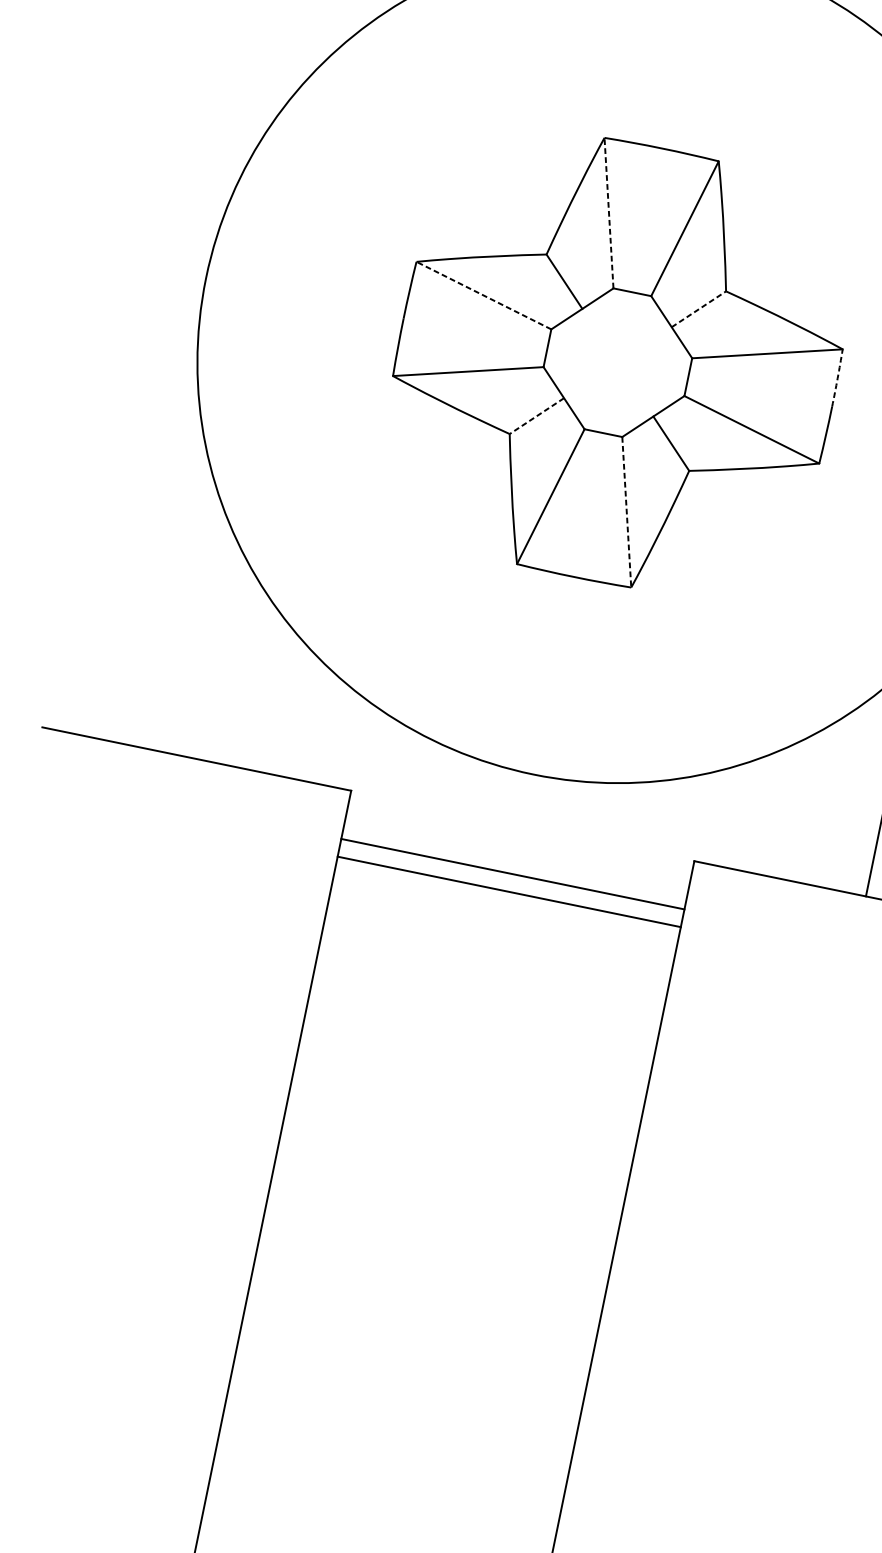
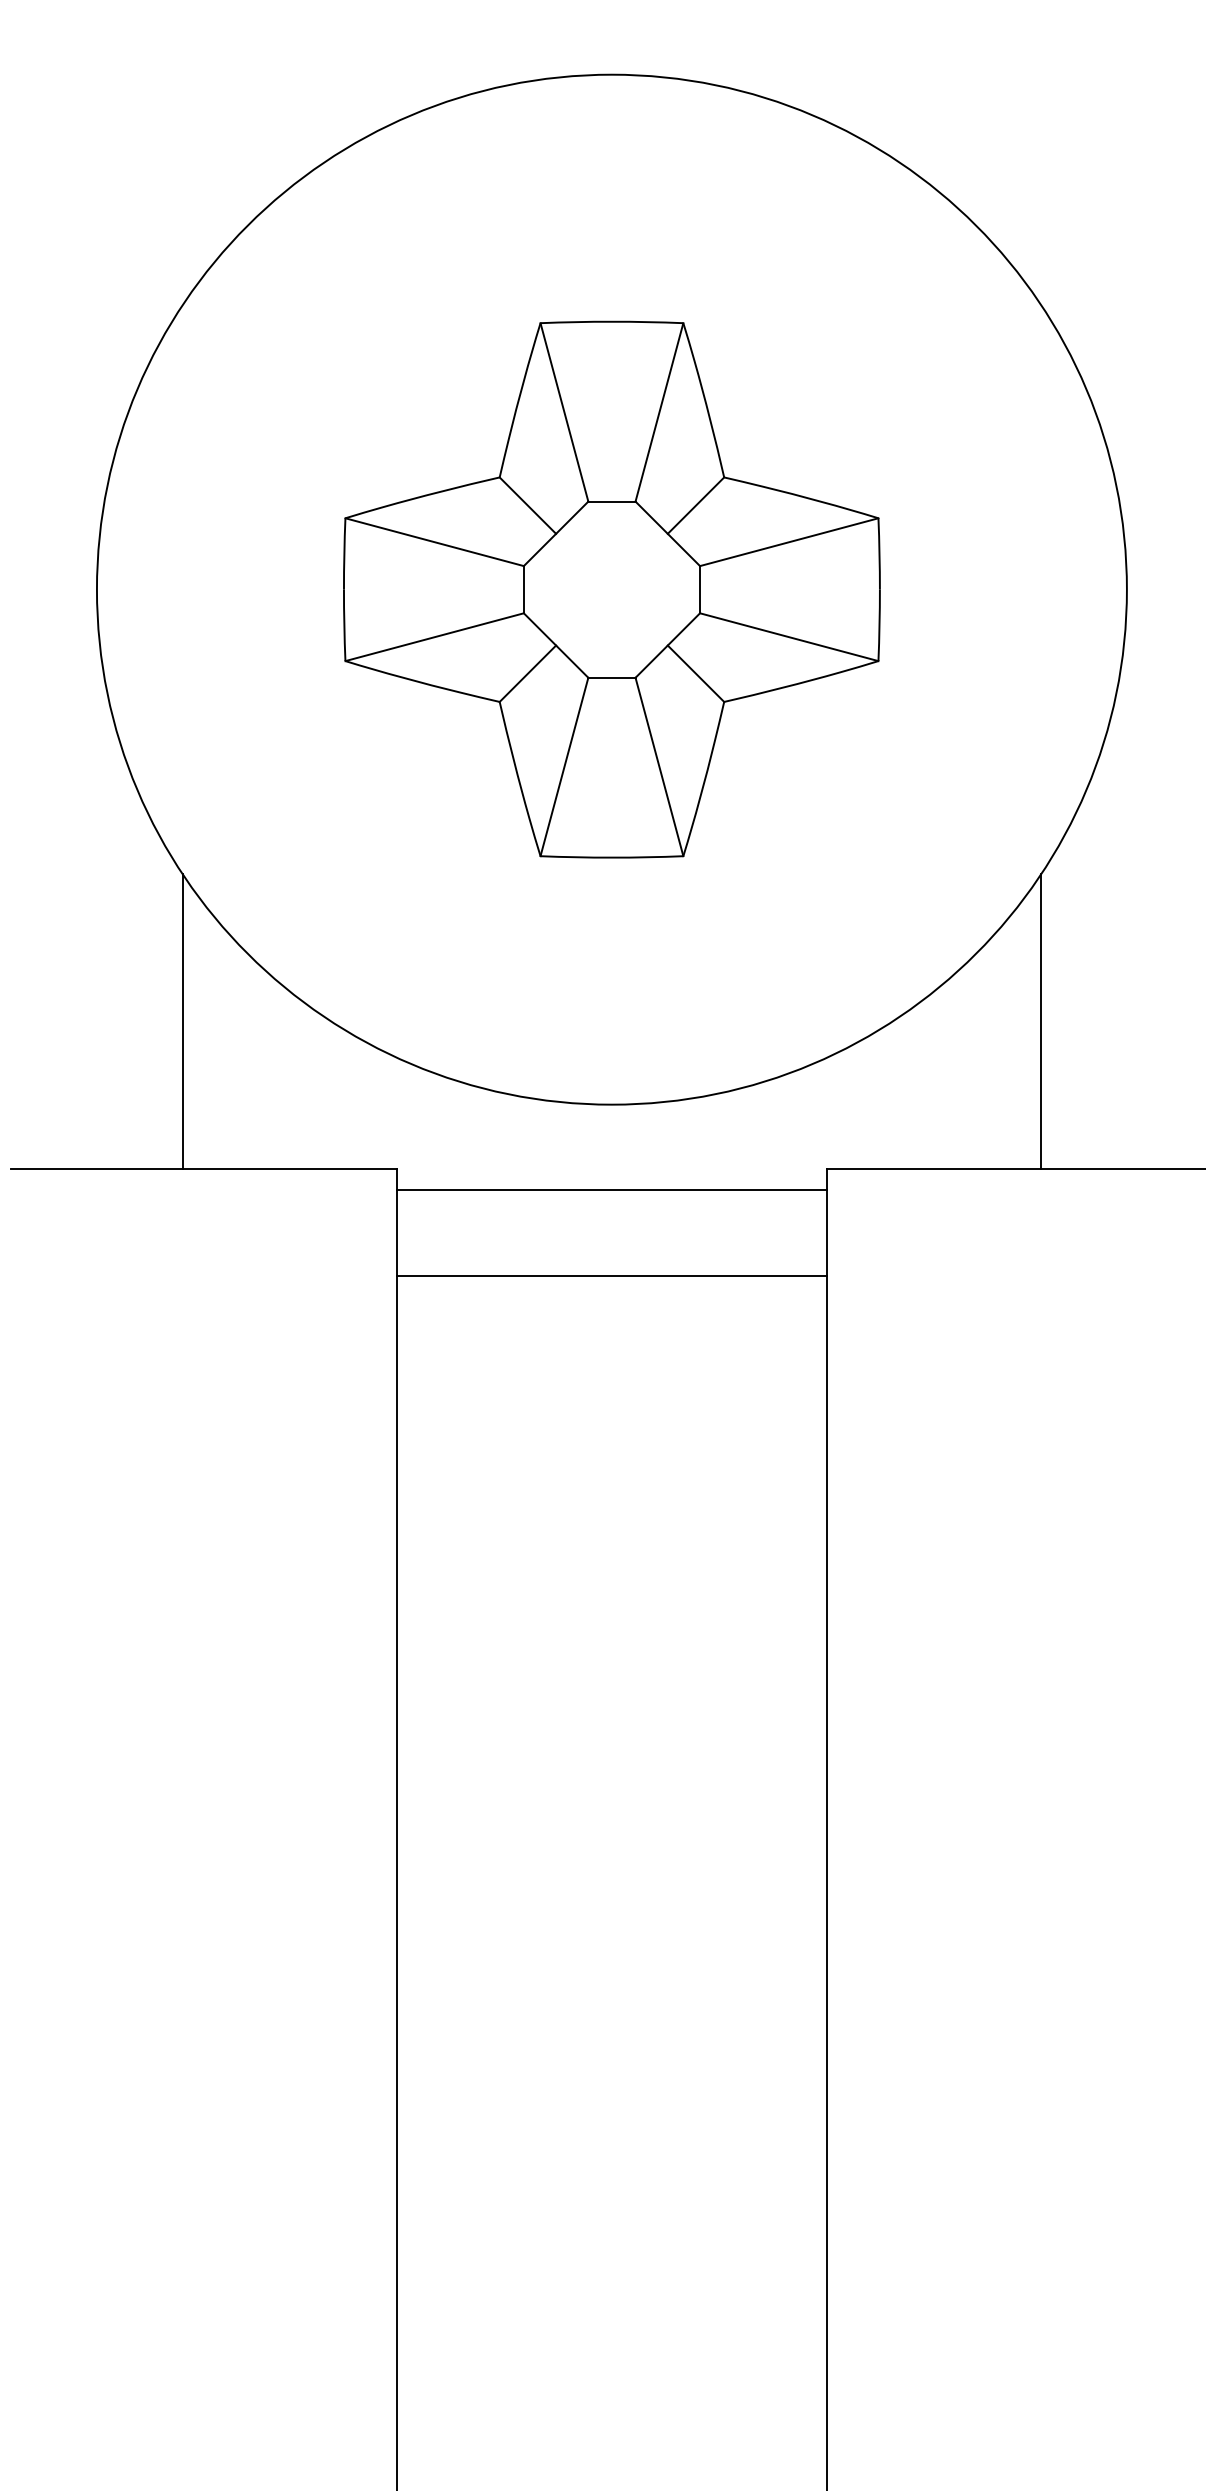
line: (609, 212) -> (564, 411), dashed -> solid
line: (483, 295) -> (434, 542), dashed -> solid
line: (698, 309) -> (695, 505), dashed -> solid
arc: (837, 377) -> (879, 553), dashed -> solid
line: (536, 415) -> (527, 673), dashed -> solid
line: (626, 512) -> (659, 767), dashed -> solid
line: (203, 637) -> (182, 1021), added
line: (512, 874) -> (611, 1276), moved
line: (508, 891) -> (611, 1190), moved

